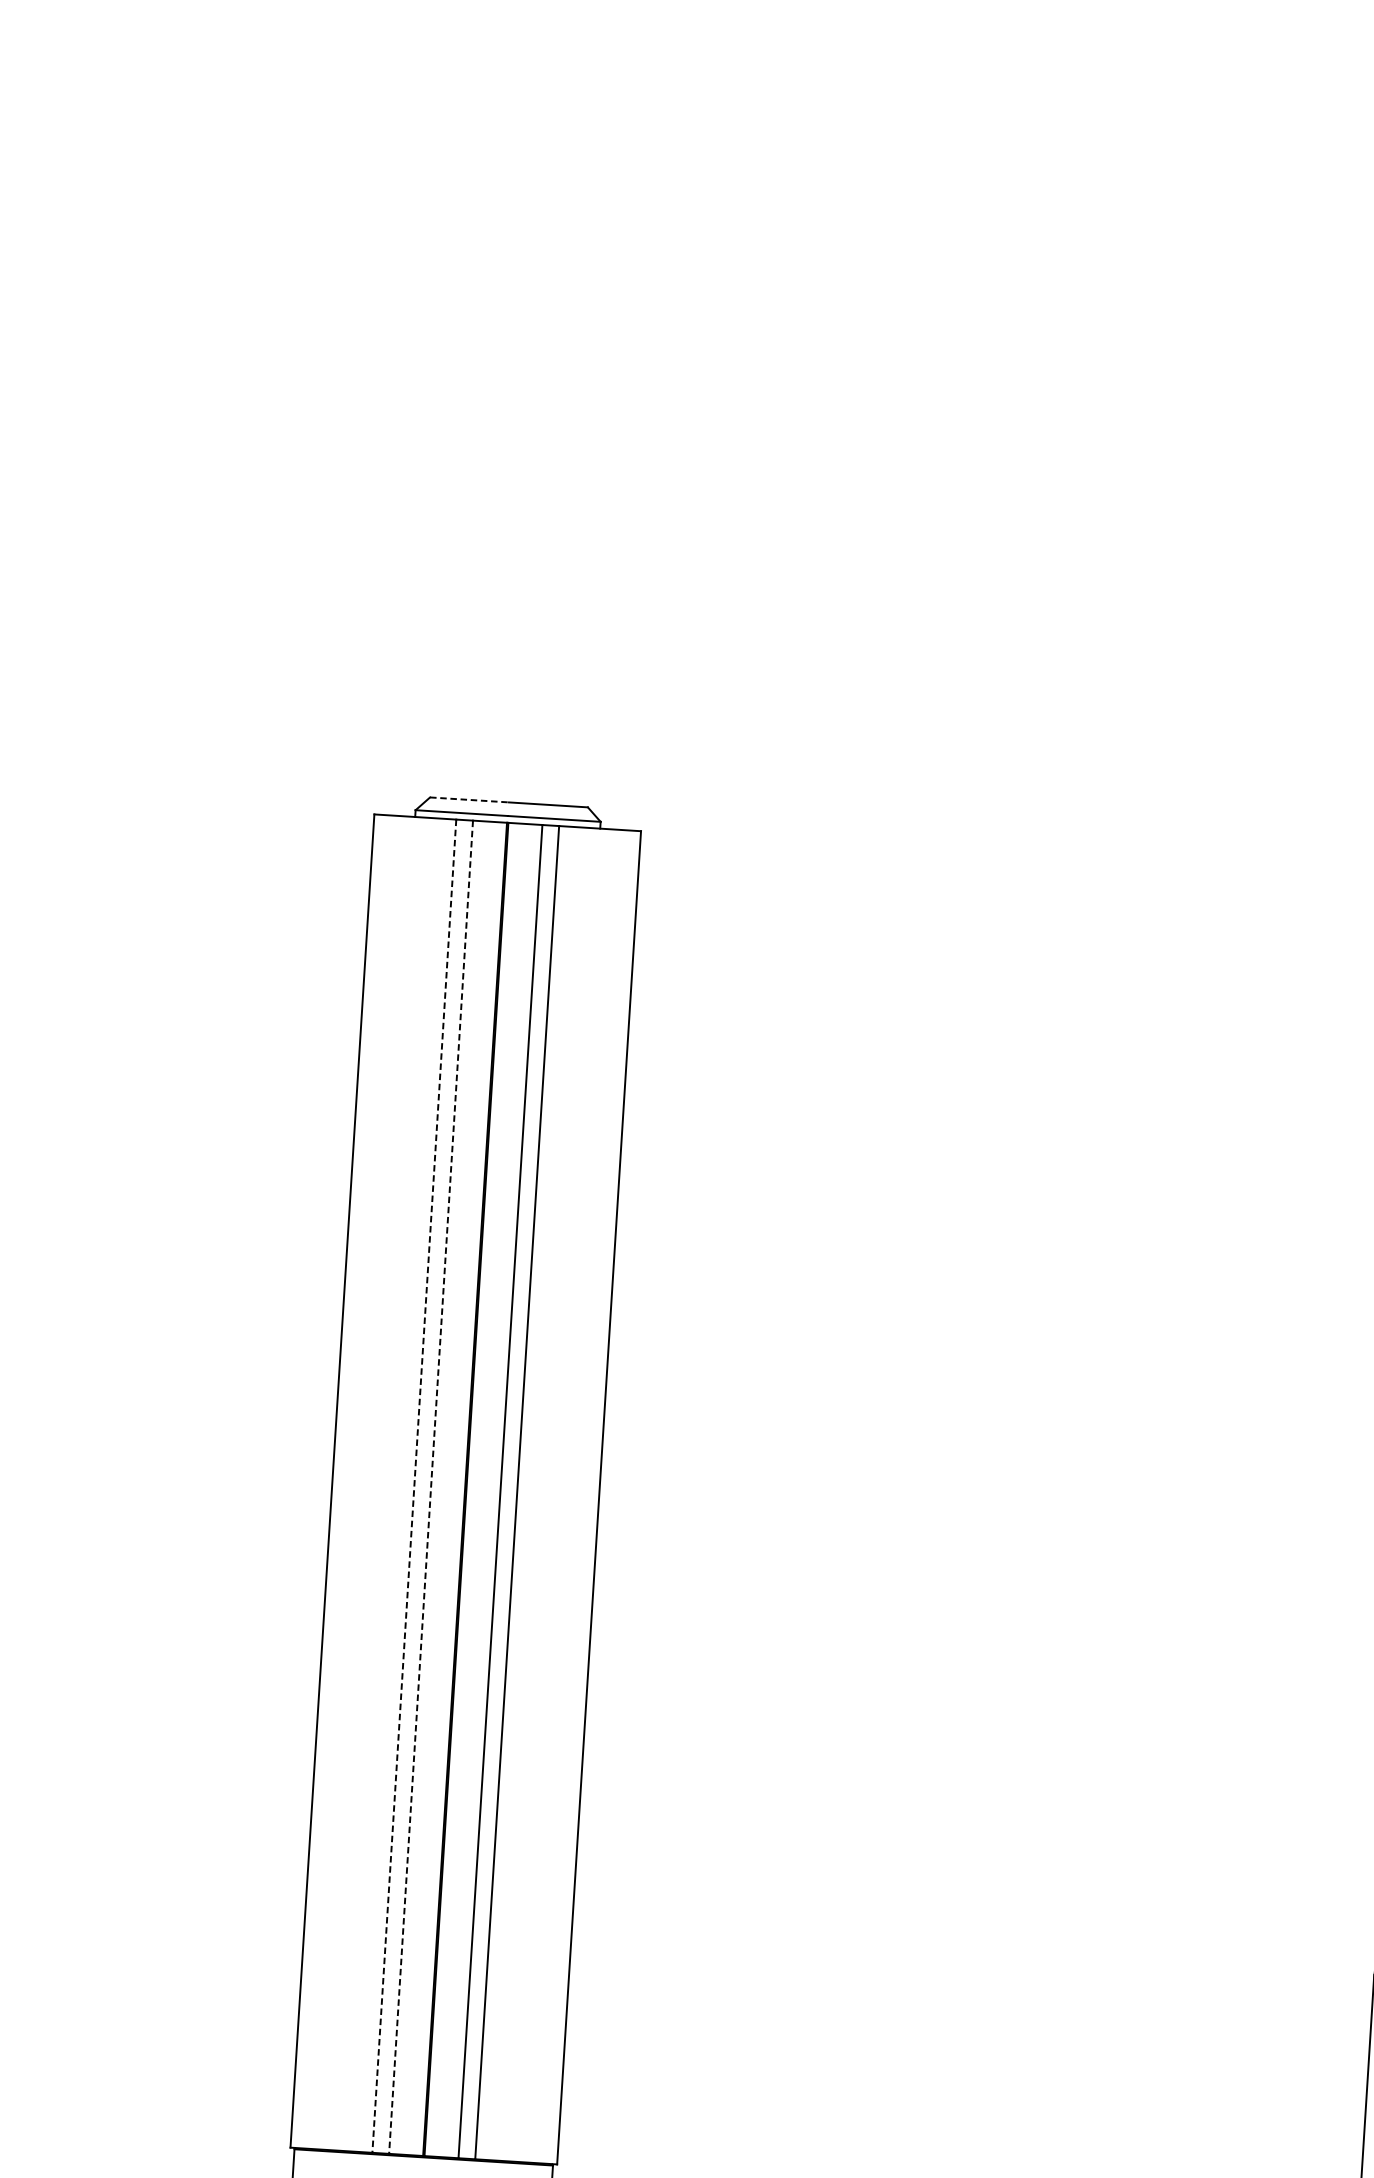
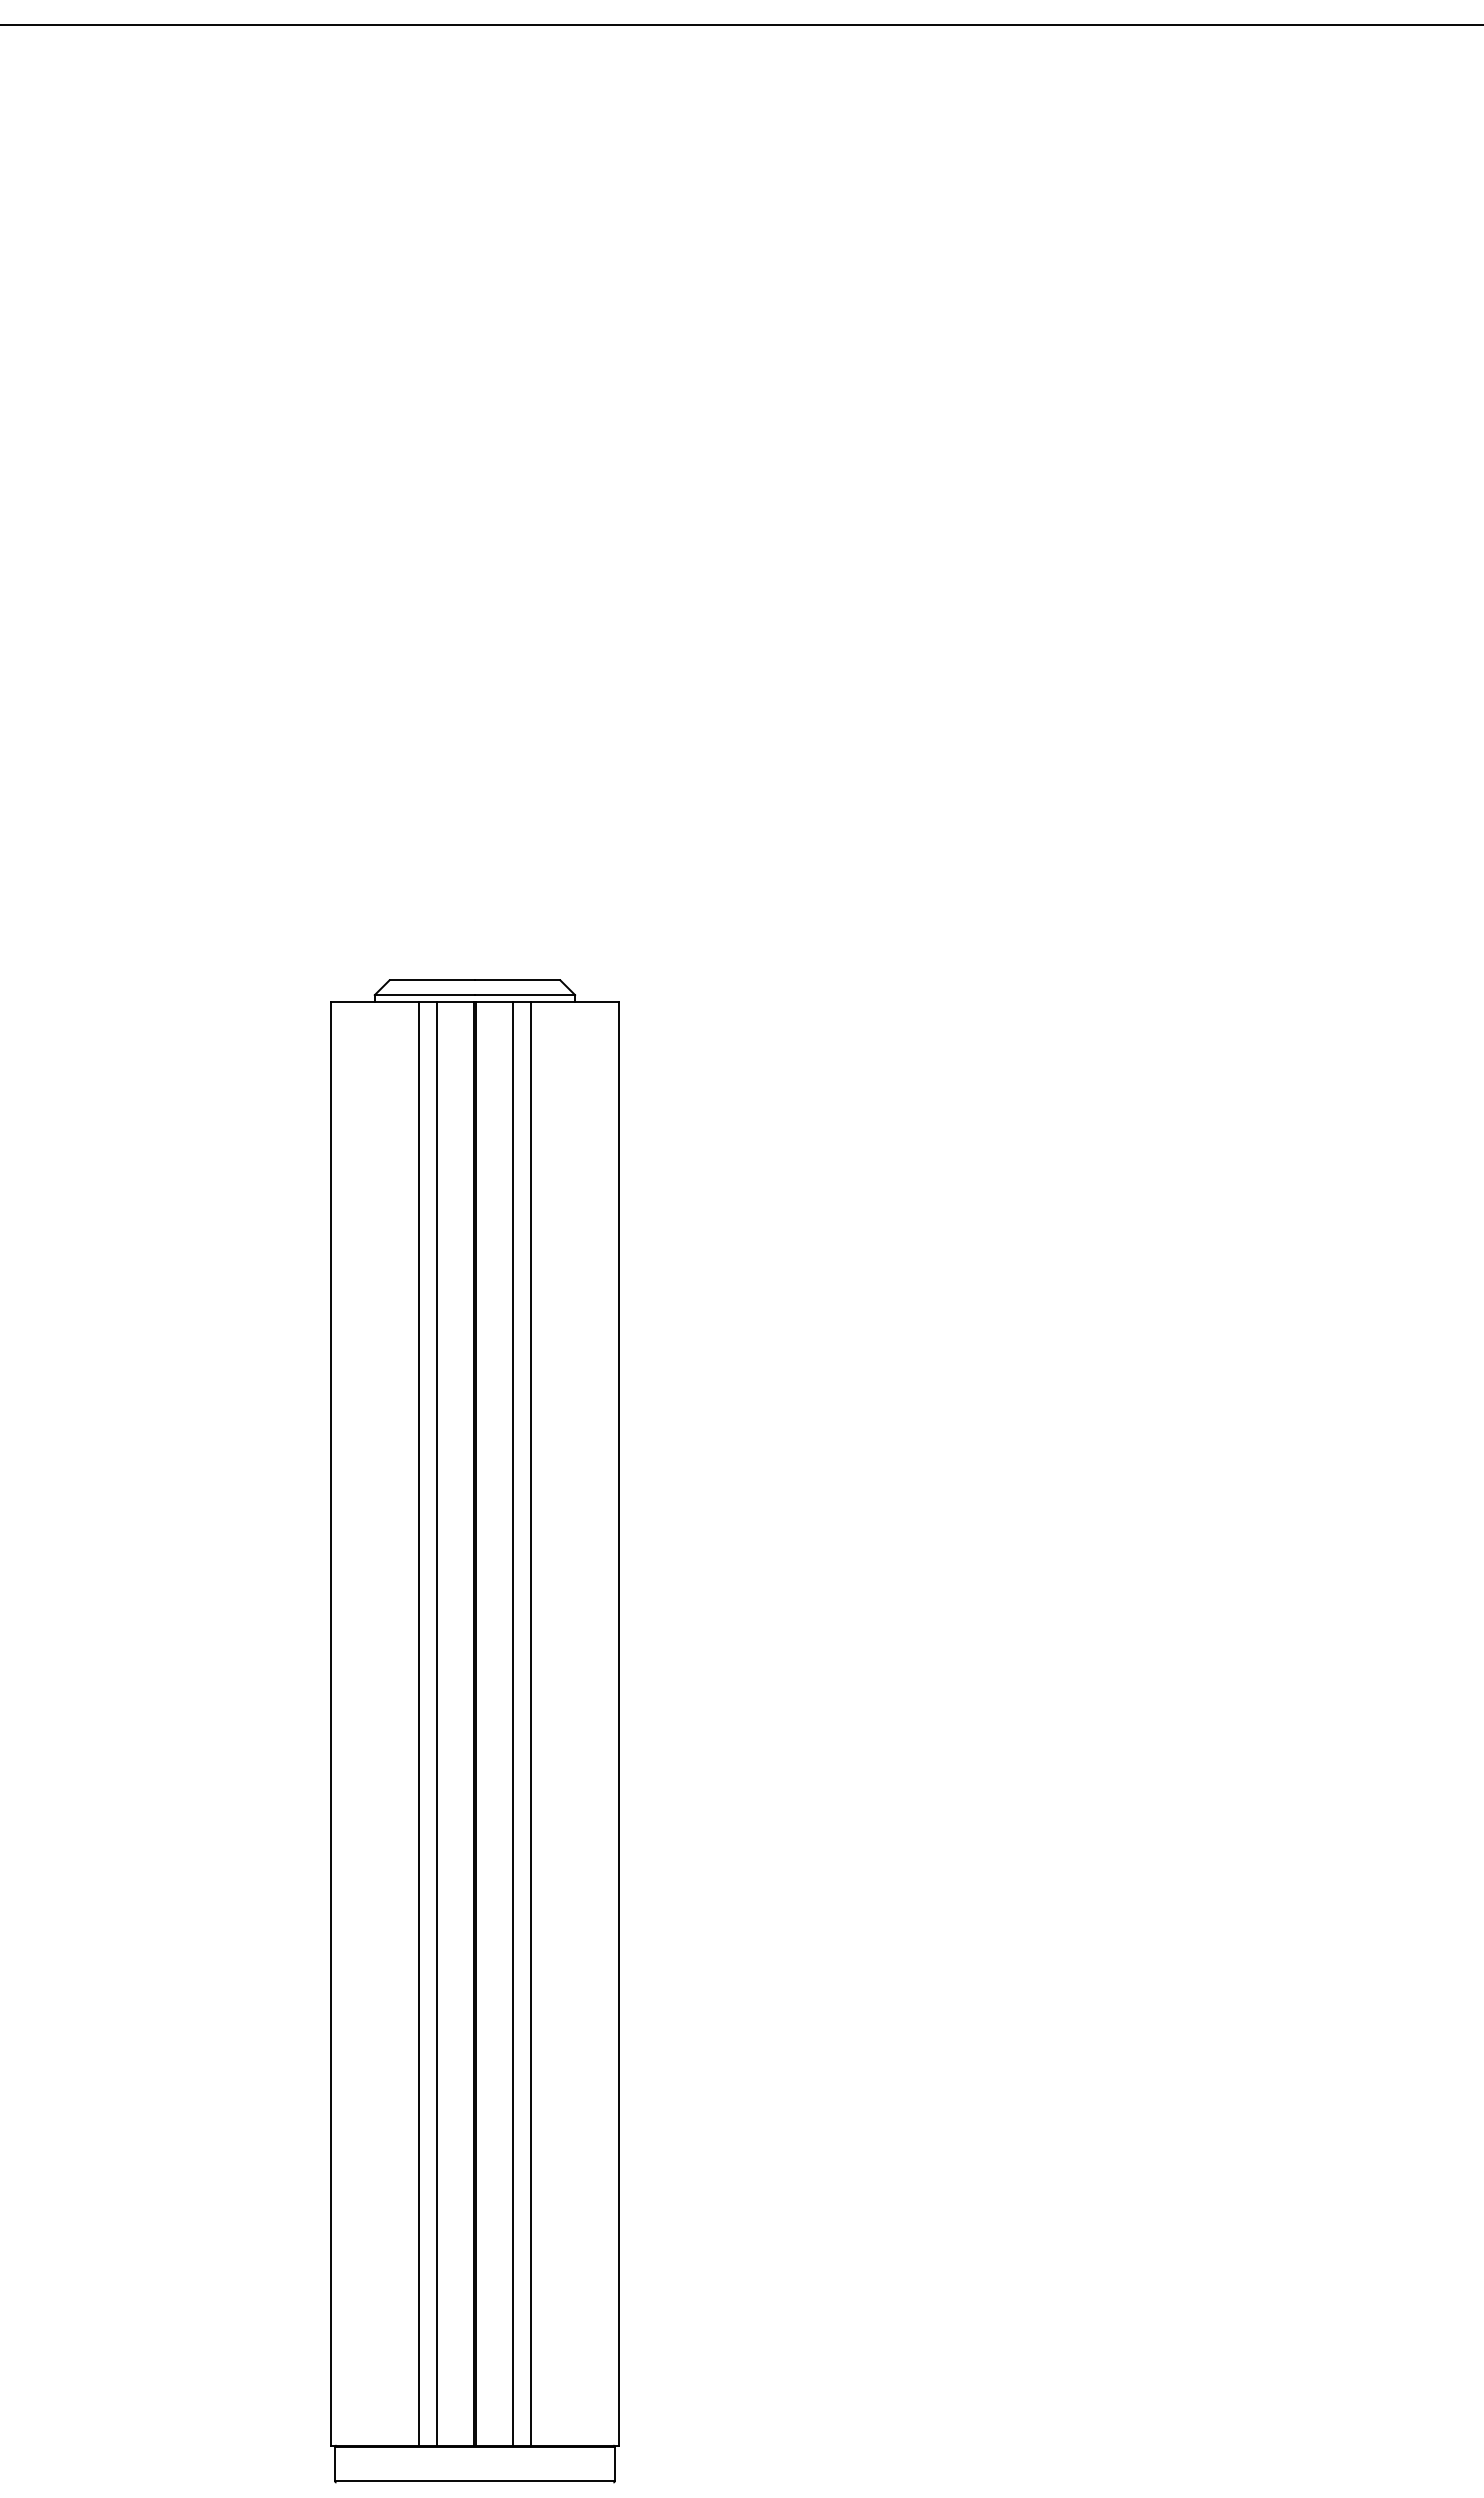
line: (469, 800) -> (432, 980), dashed -> solid
line: (414, 1486) -> (419, 1724), dashed -> solid
line: (431, 1487) -> (437, 1724), dashed -> solid

